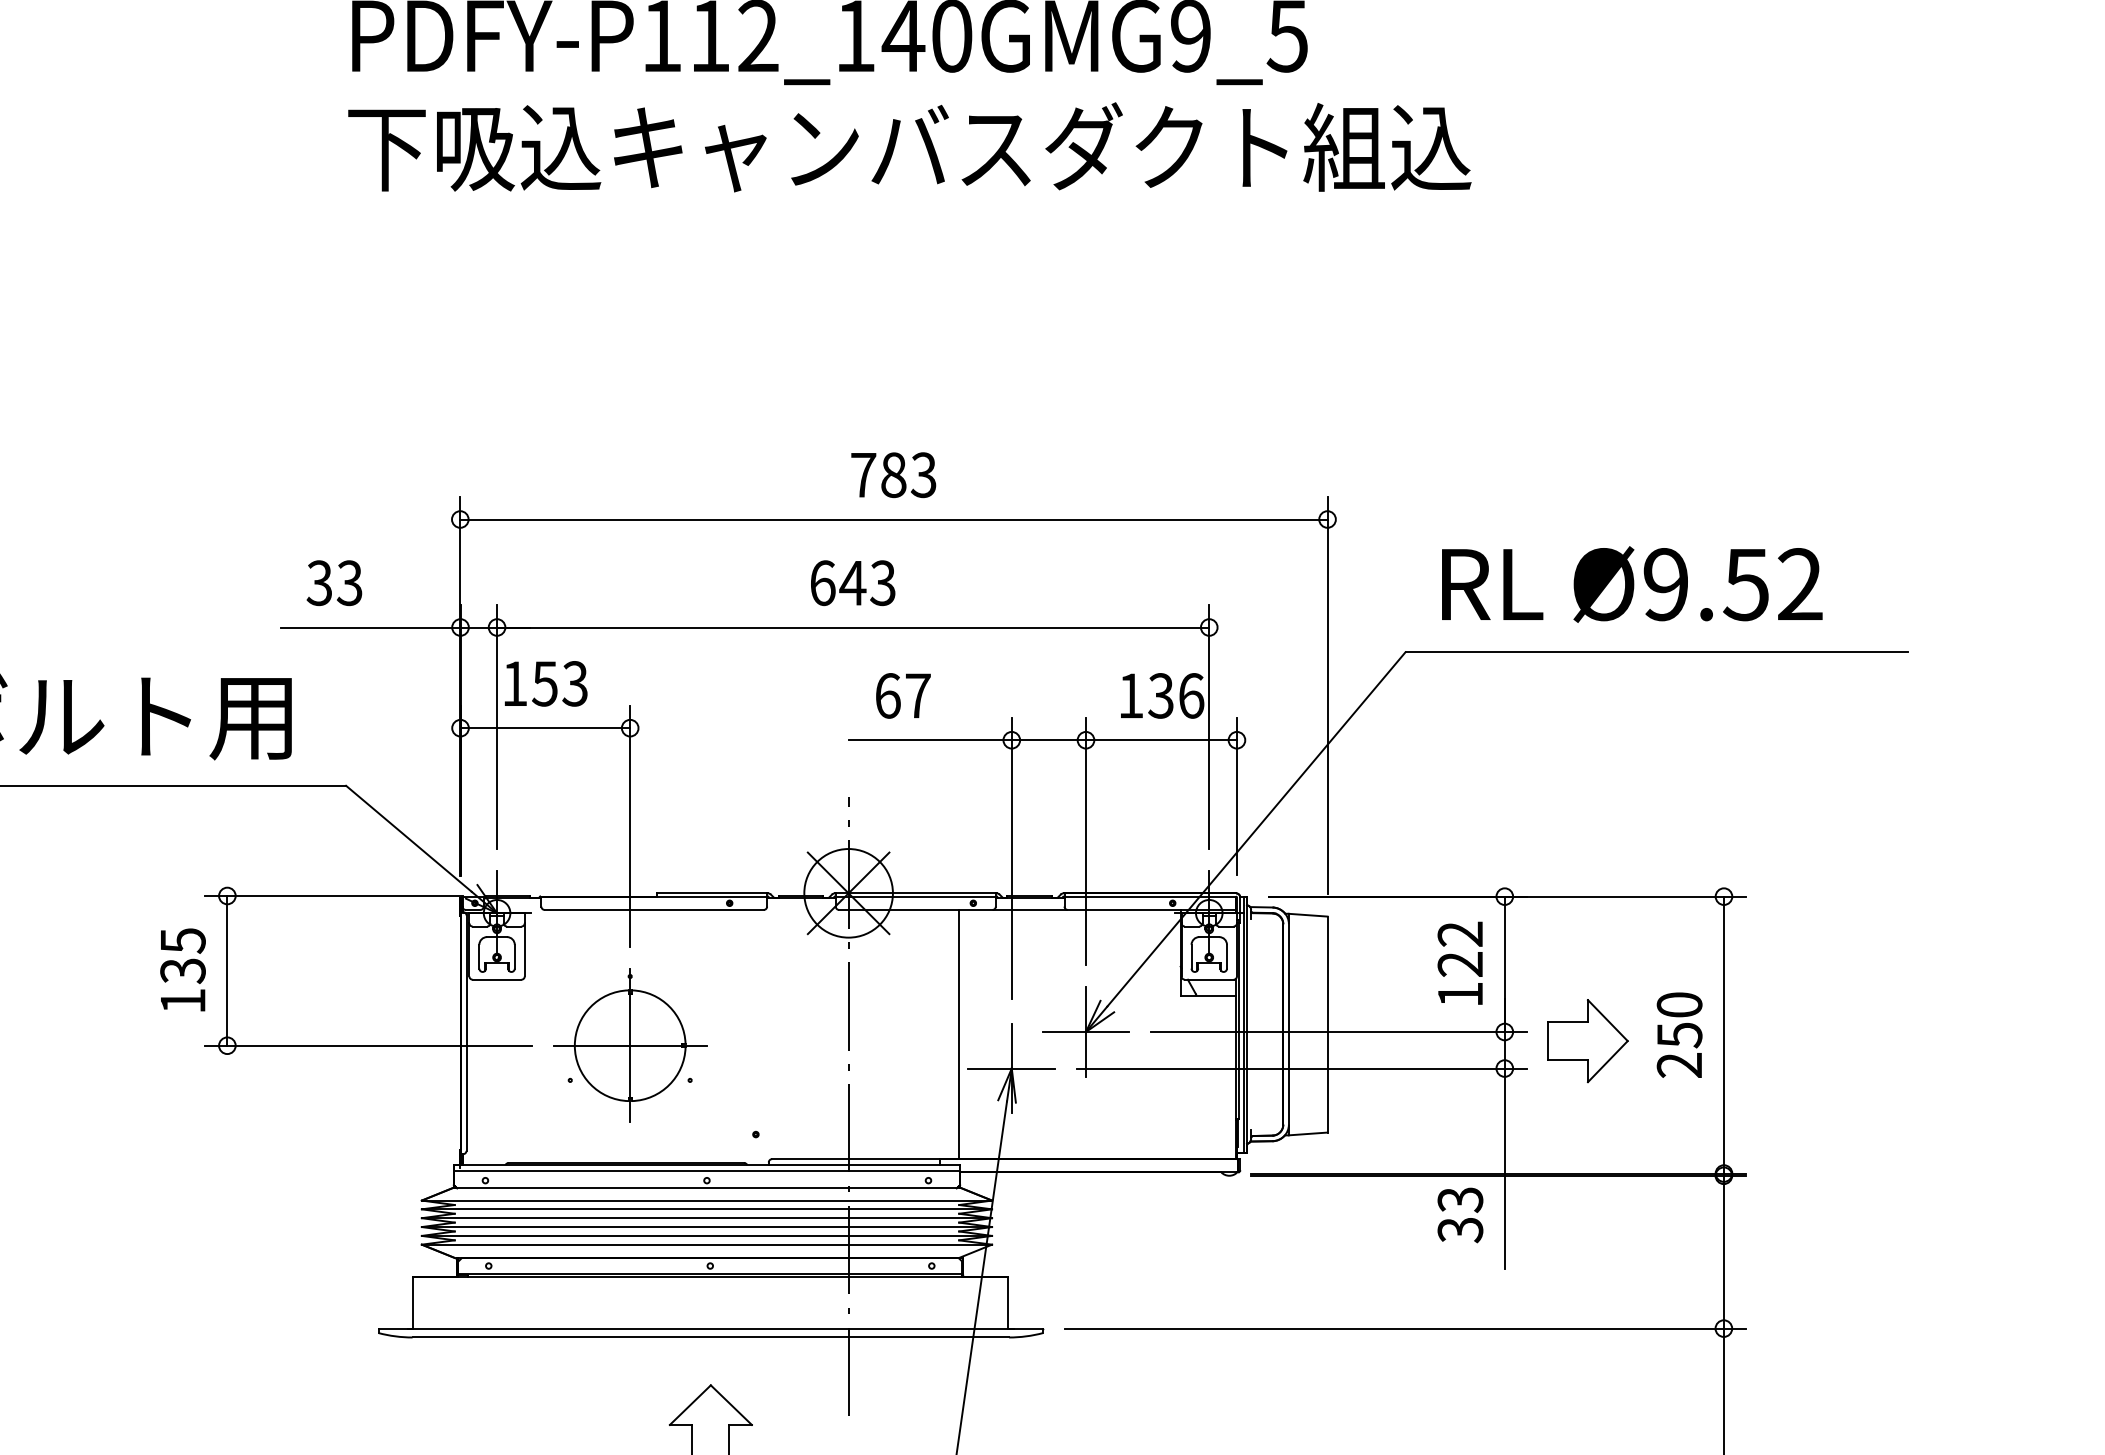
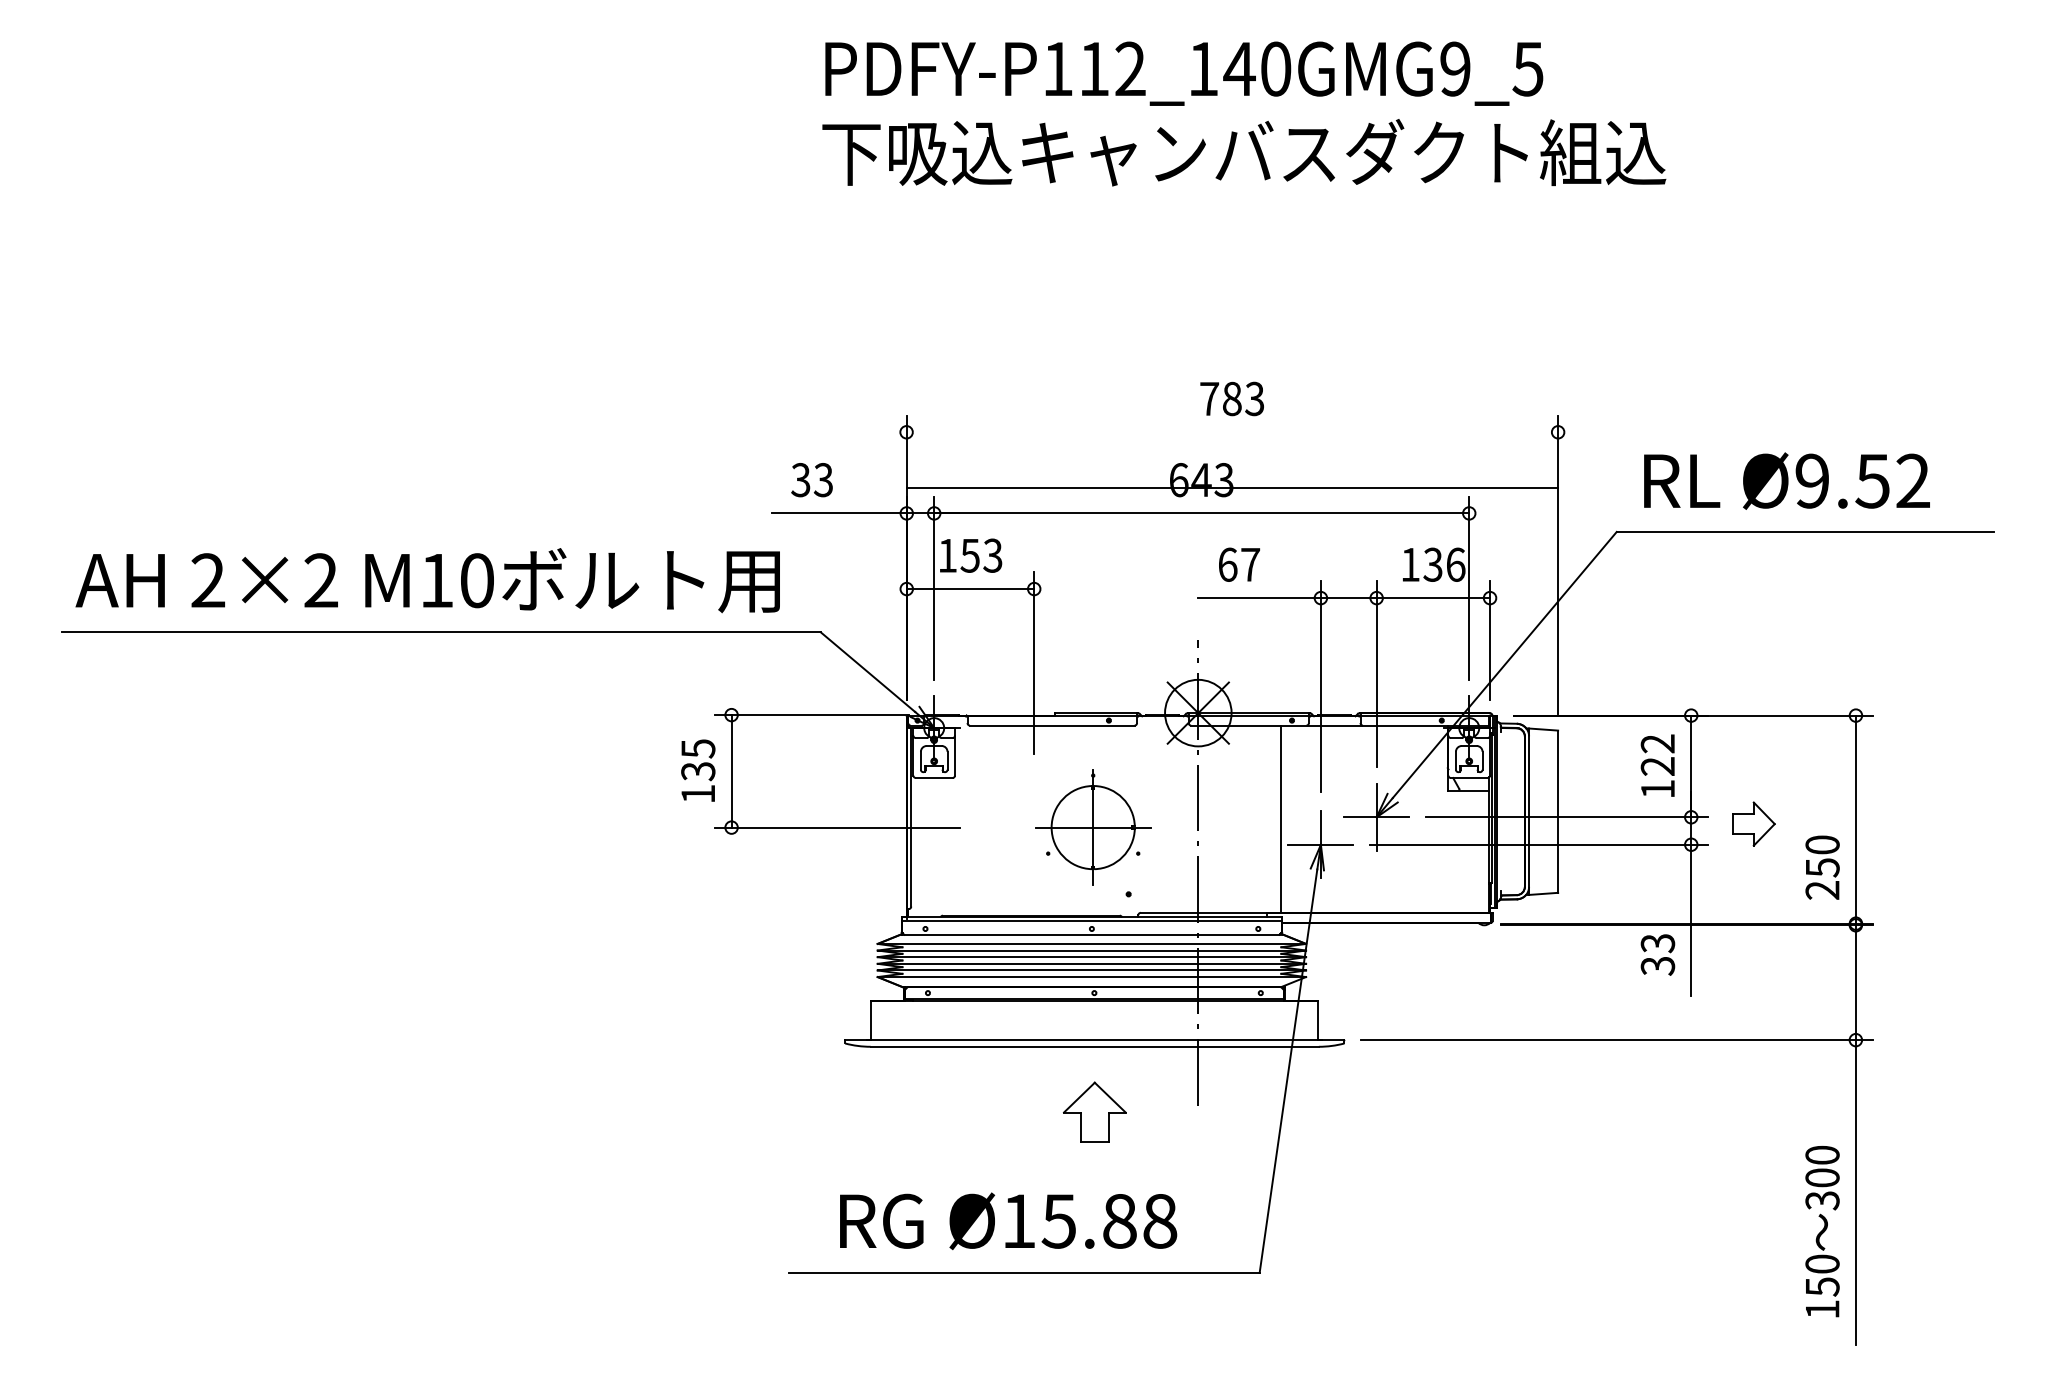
line: (894, 519) -> (1232, 488), moved
text: (1679, 1034) -> (1822, 867), moved
part: (1587, 1040) -> (1753, 823), size x0.7
part: (630, 1045) -> (1093, 827), moved

